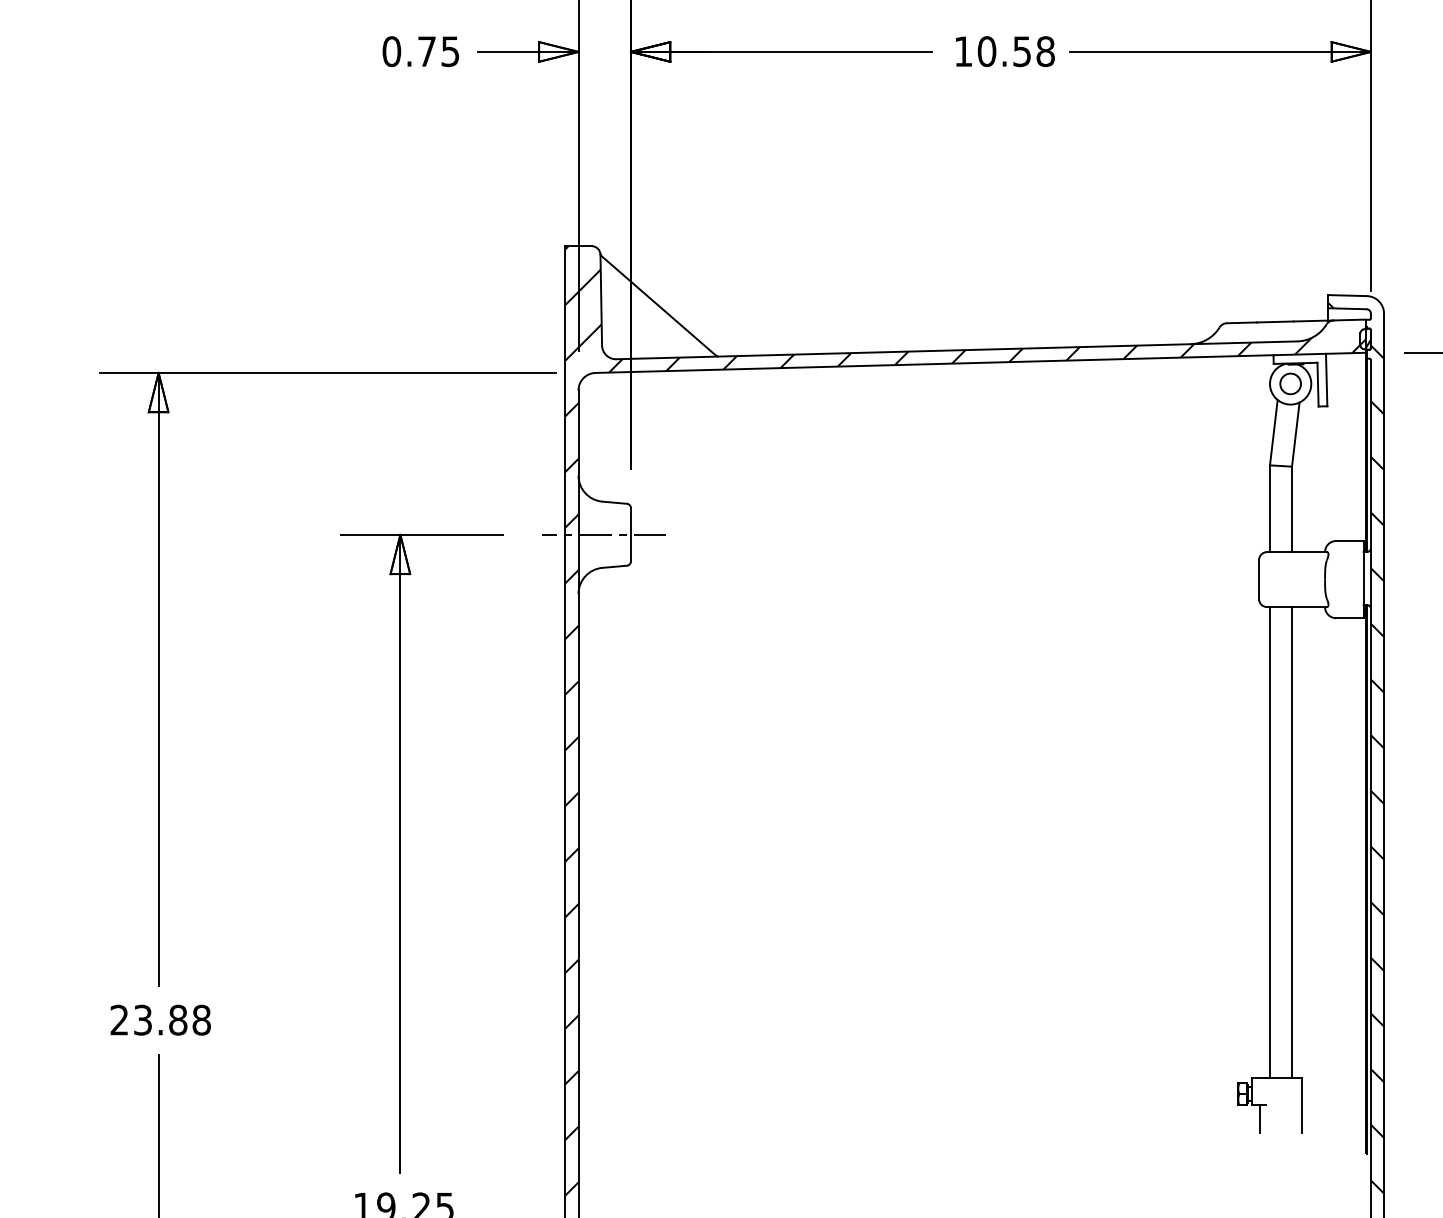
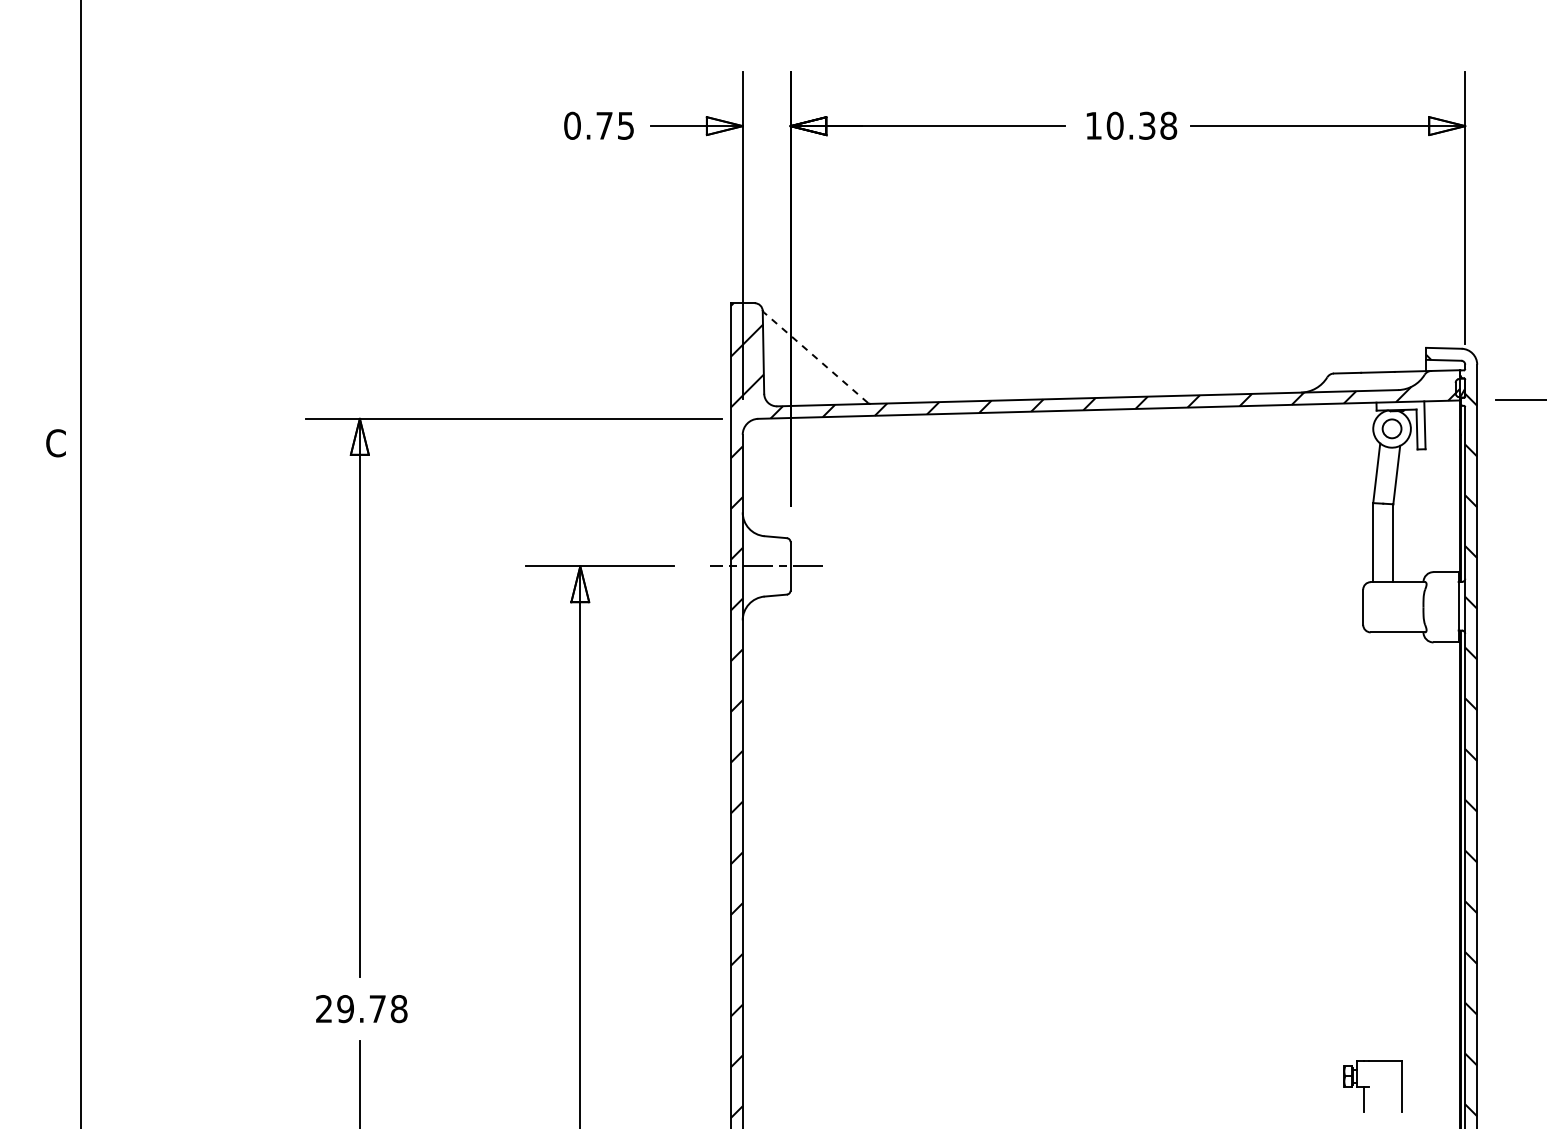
text: (1022, 51) -> (1147, 125), 10.58 -> 10.38
line: (659, 305) -> (816, 357), solid -> dashed
line: (1270, 841) -> (1373, 846), removed
line: (1292, 841) -> (1393, 846), removed
text: (160, 1020) -> (361, 1009), 23.88 -> 29.78

